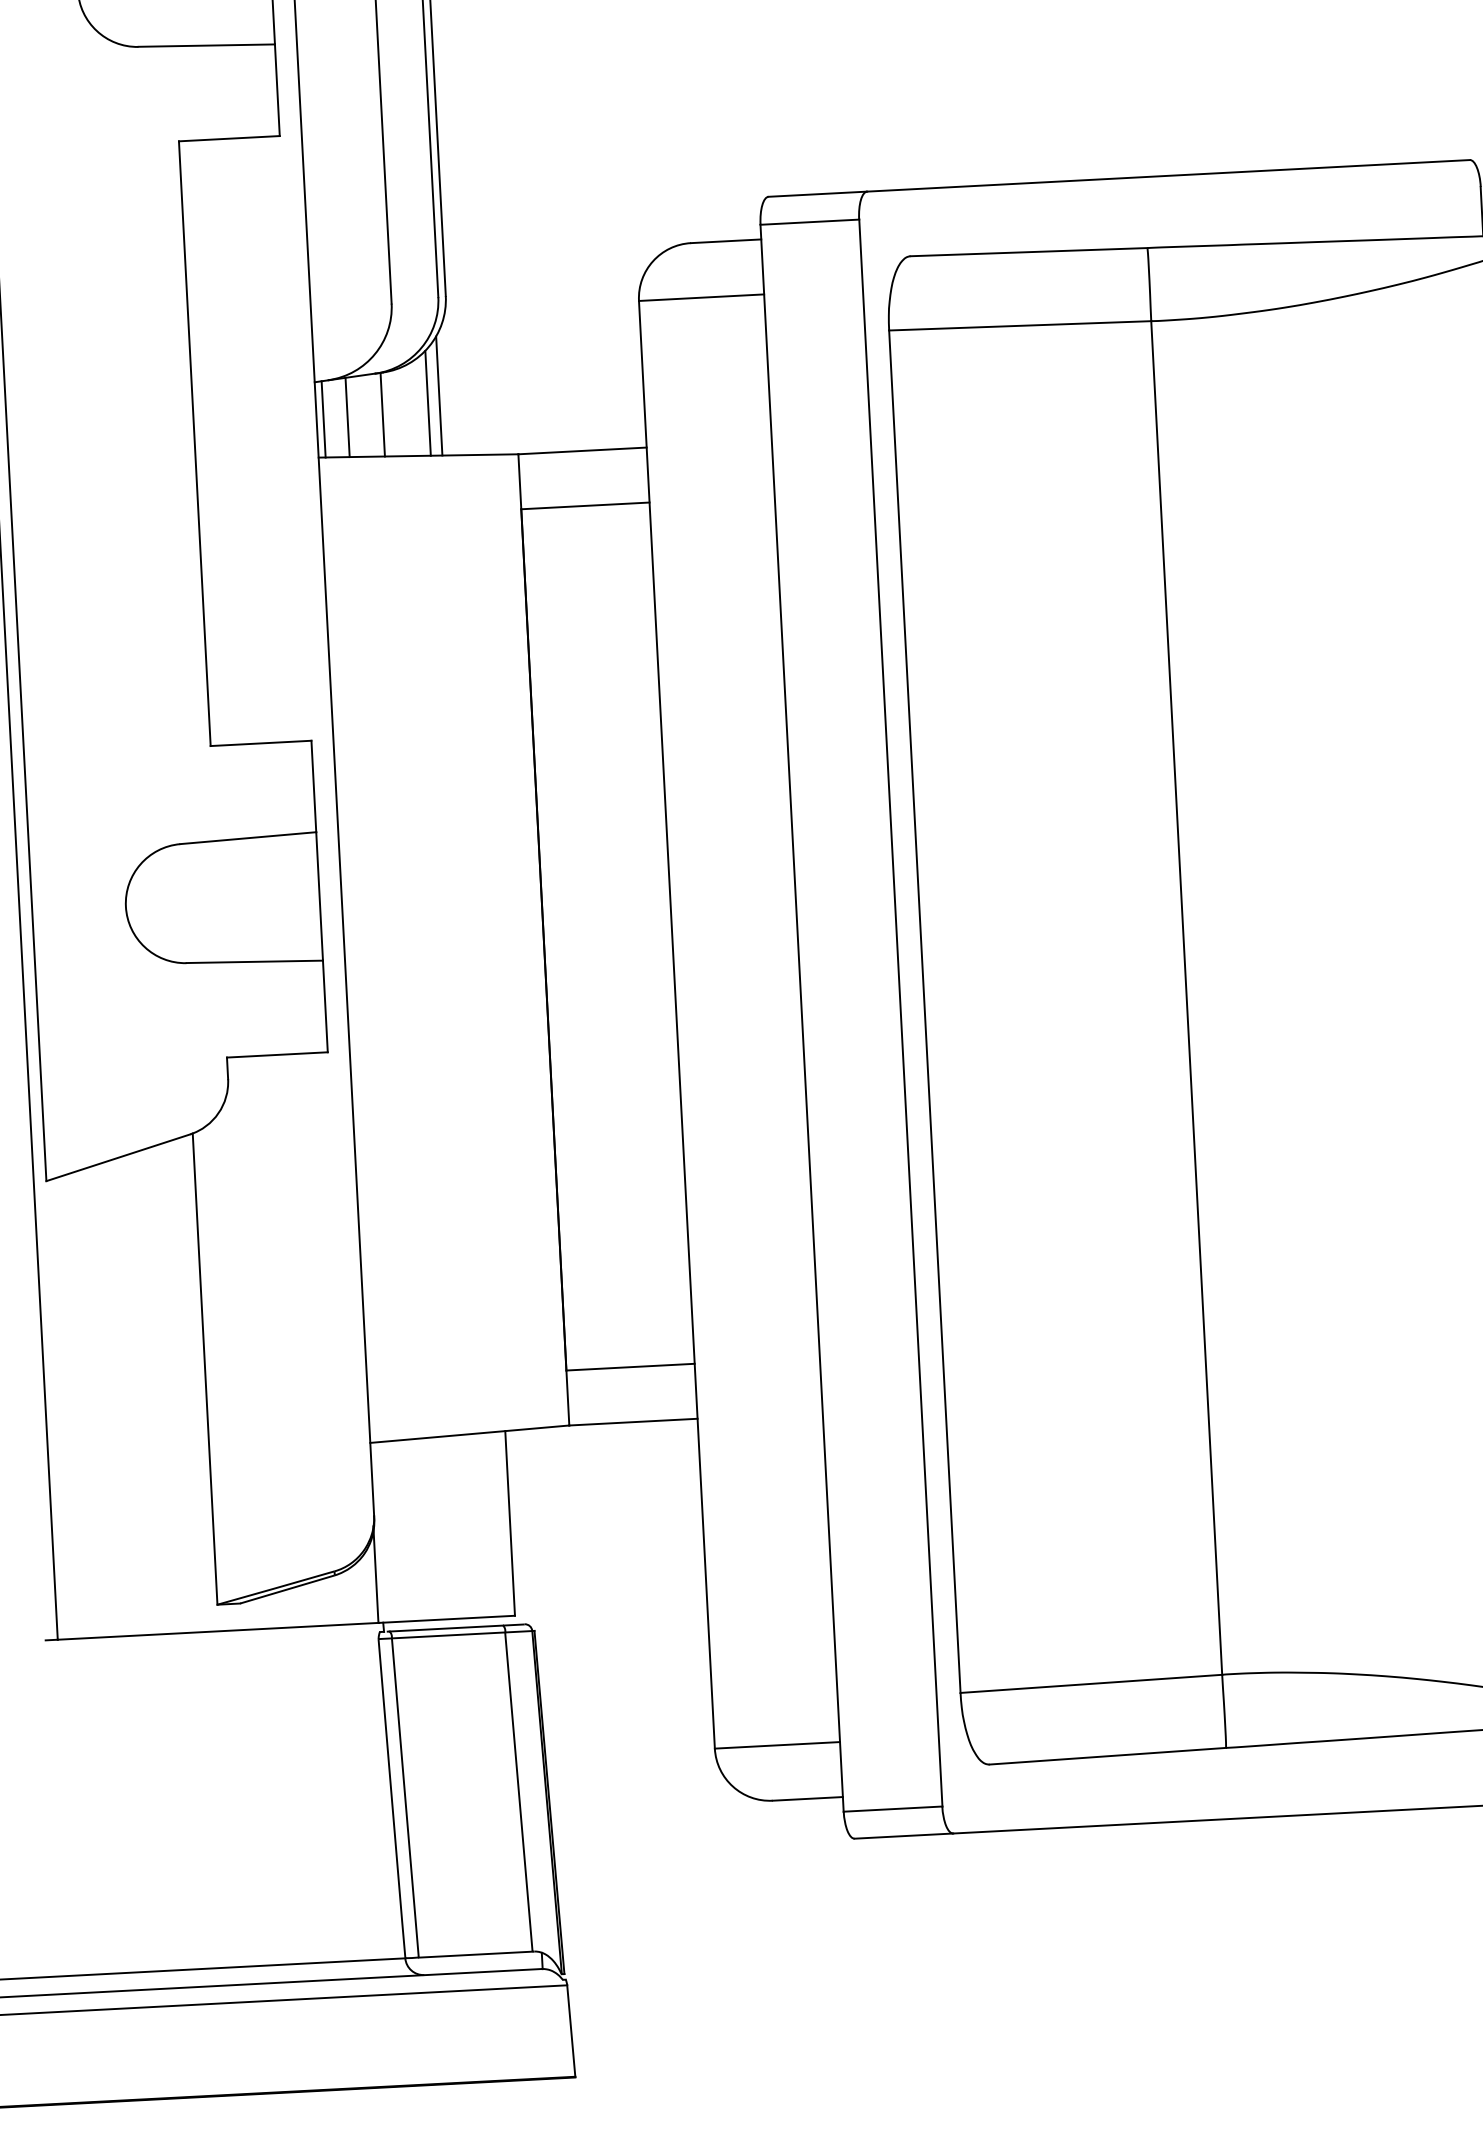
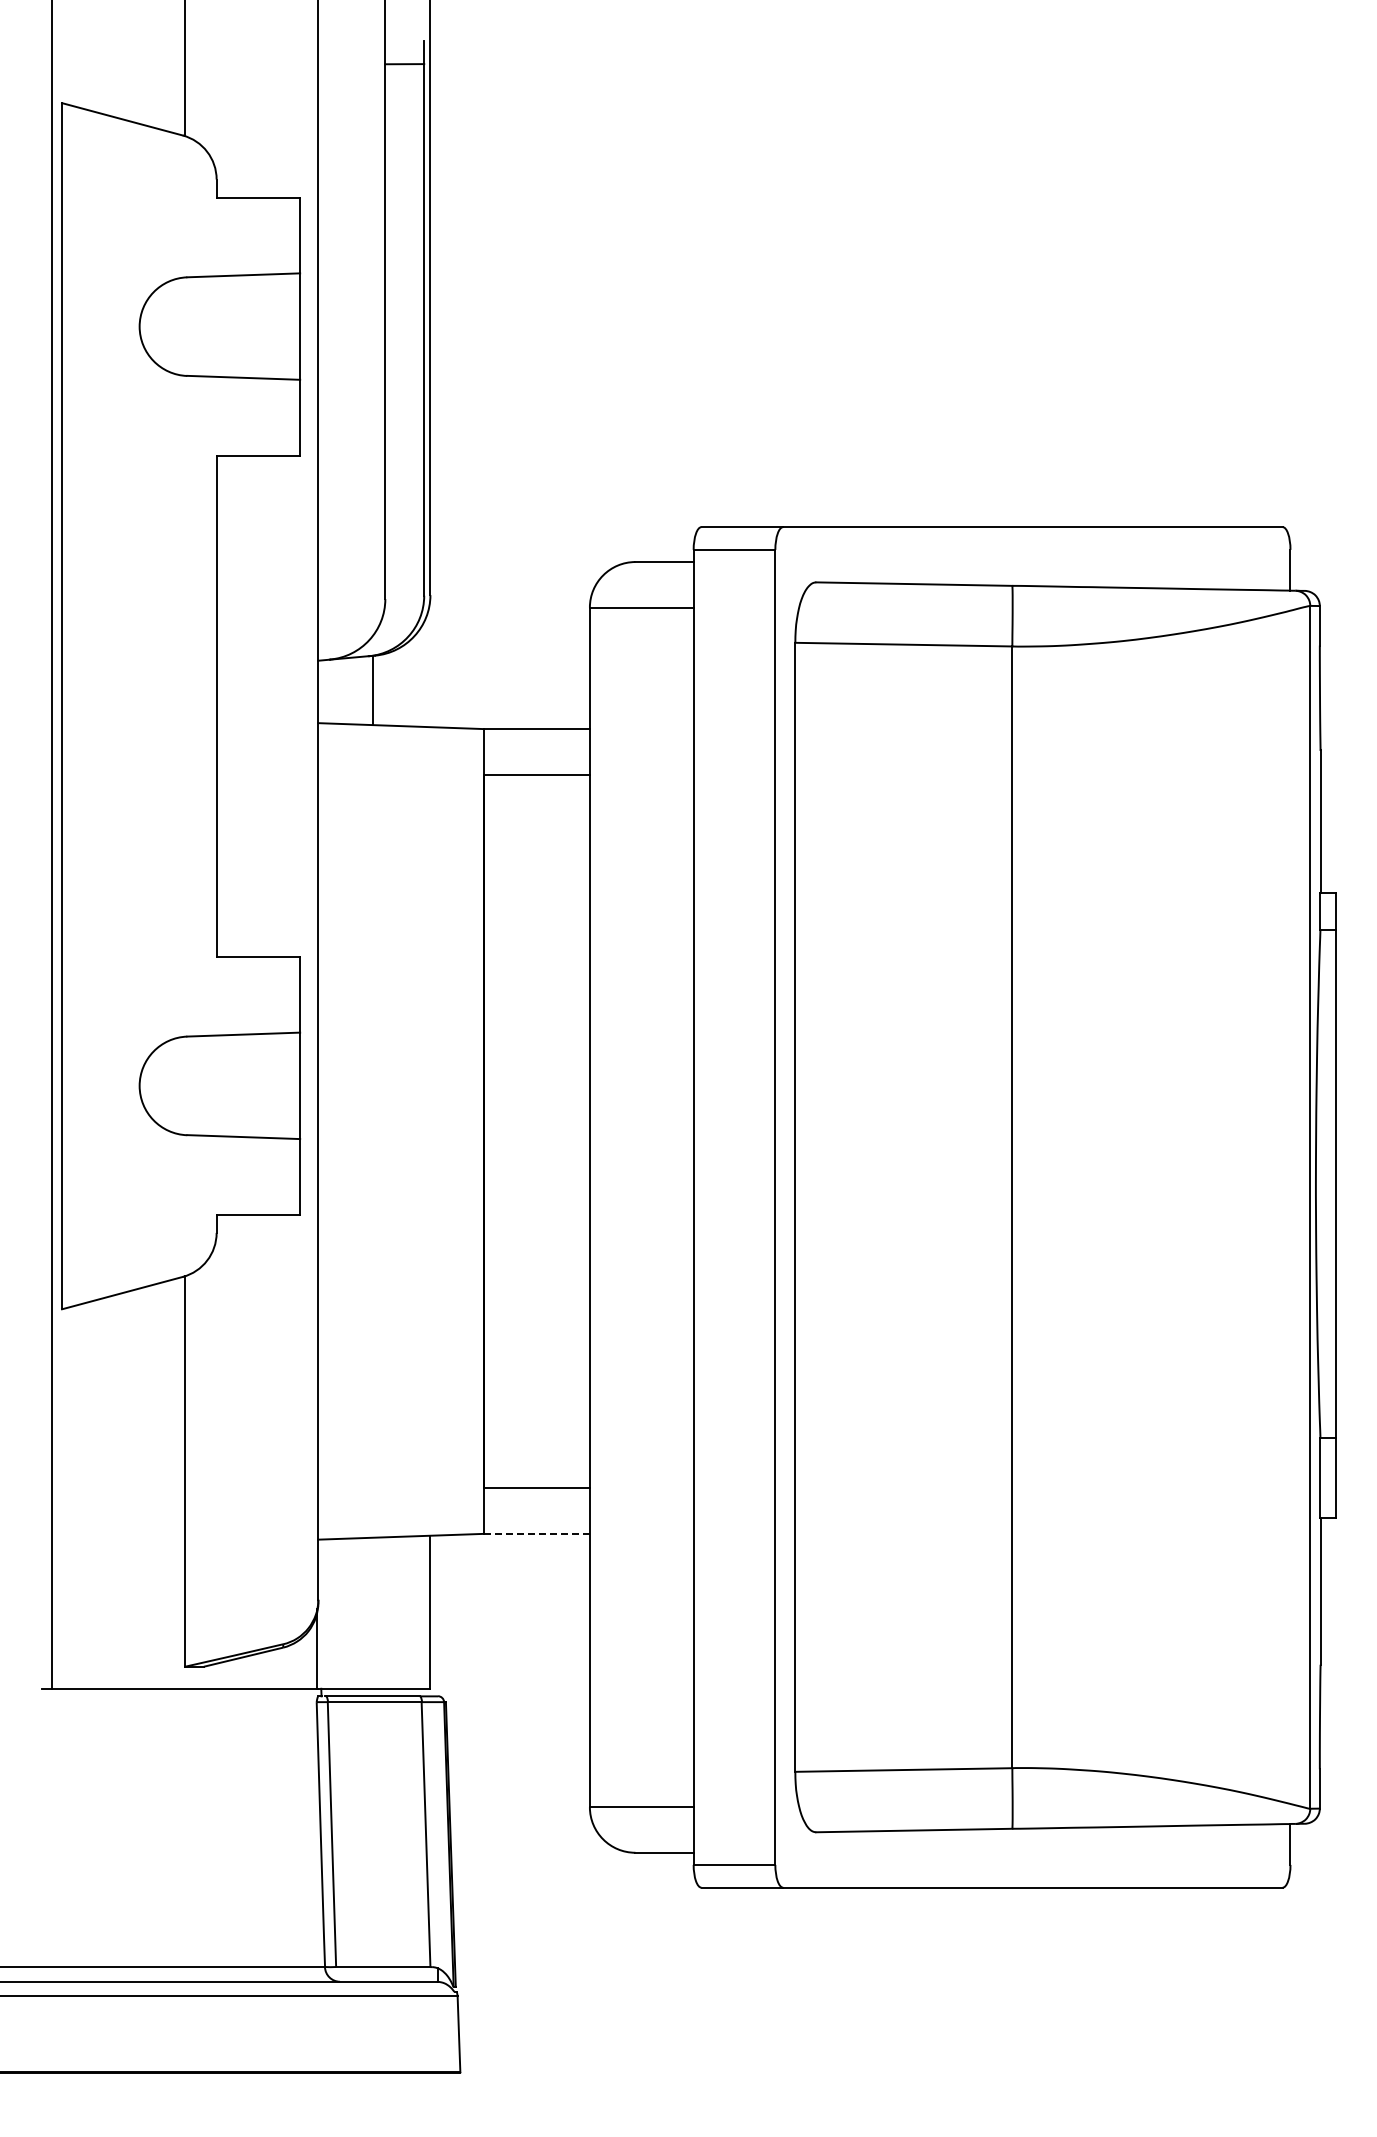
line: (439, 396) -> (420, 677), removed
line: (428, 402) -> (411, 682), removed
line: (348, 417) -> (344, 691), removed
line: (324, 419) -> (324, 691), removed
line: (633, 1421) -> (536, 1533), solid -> dashed

